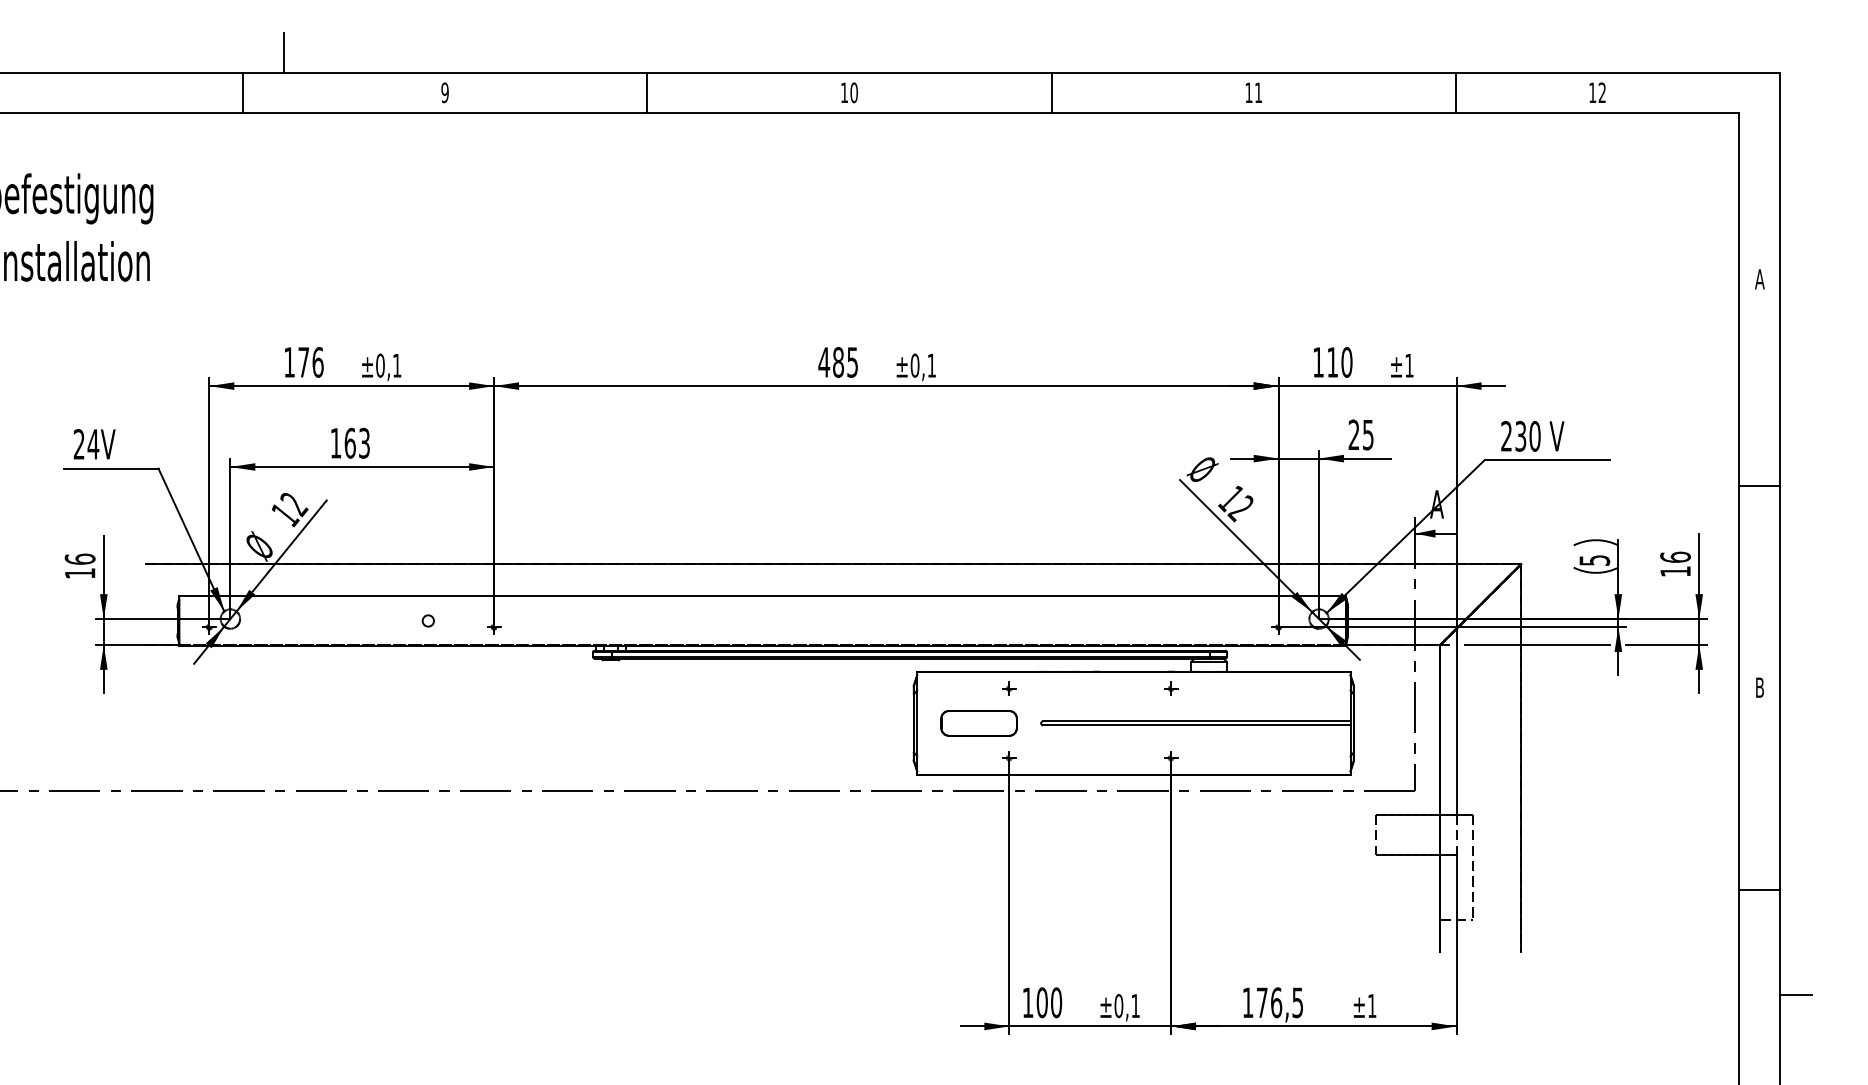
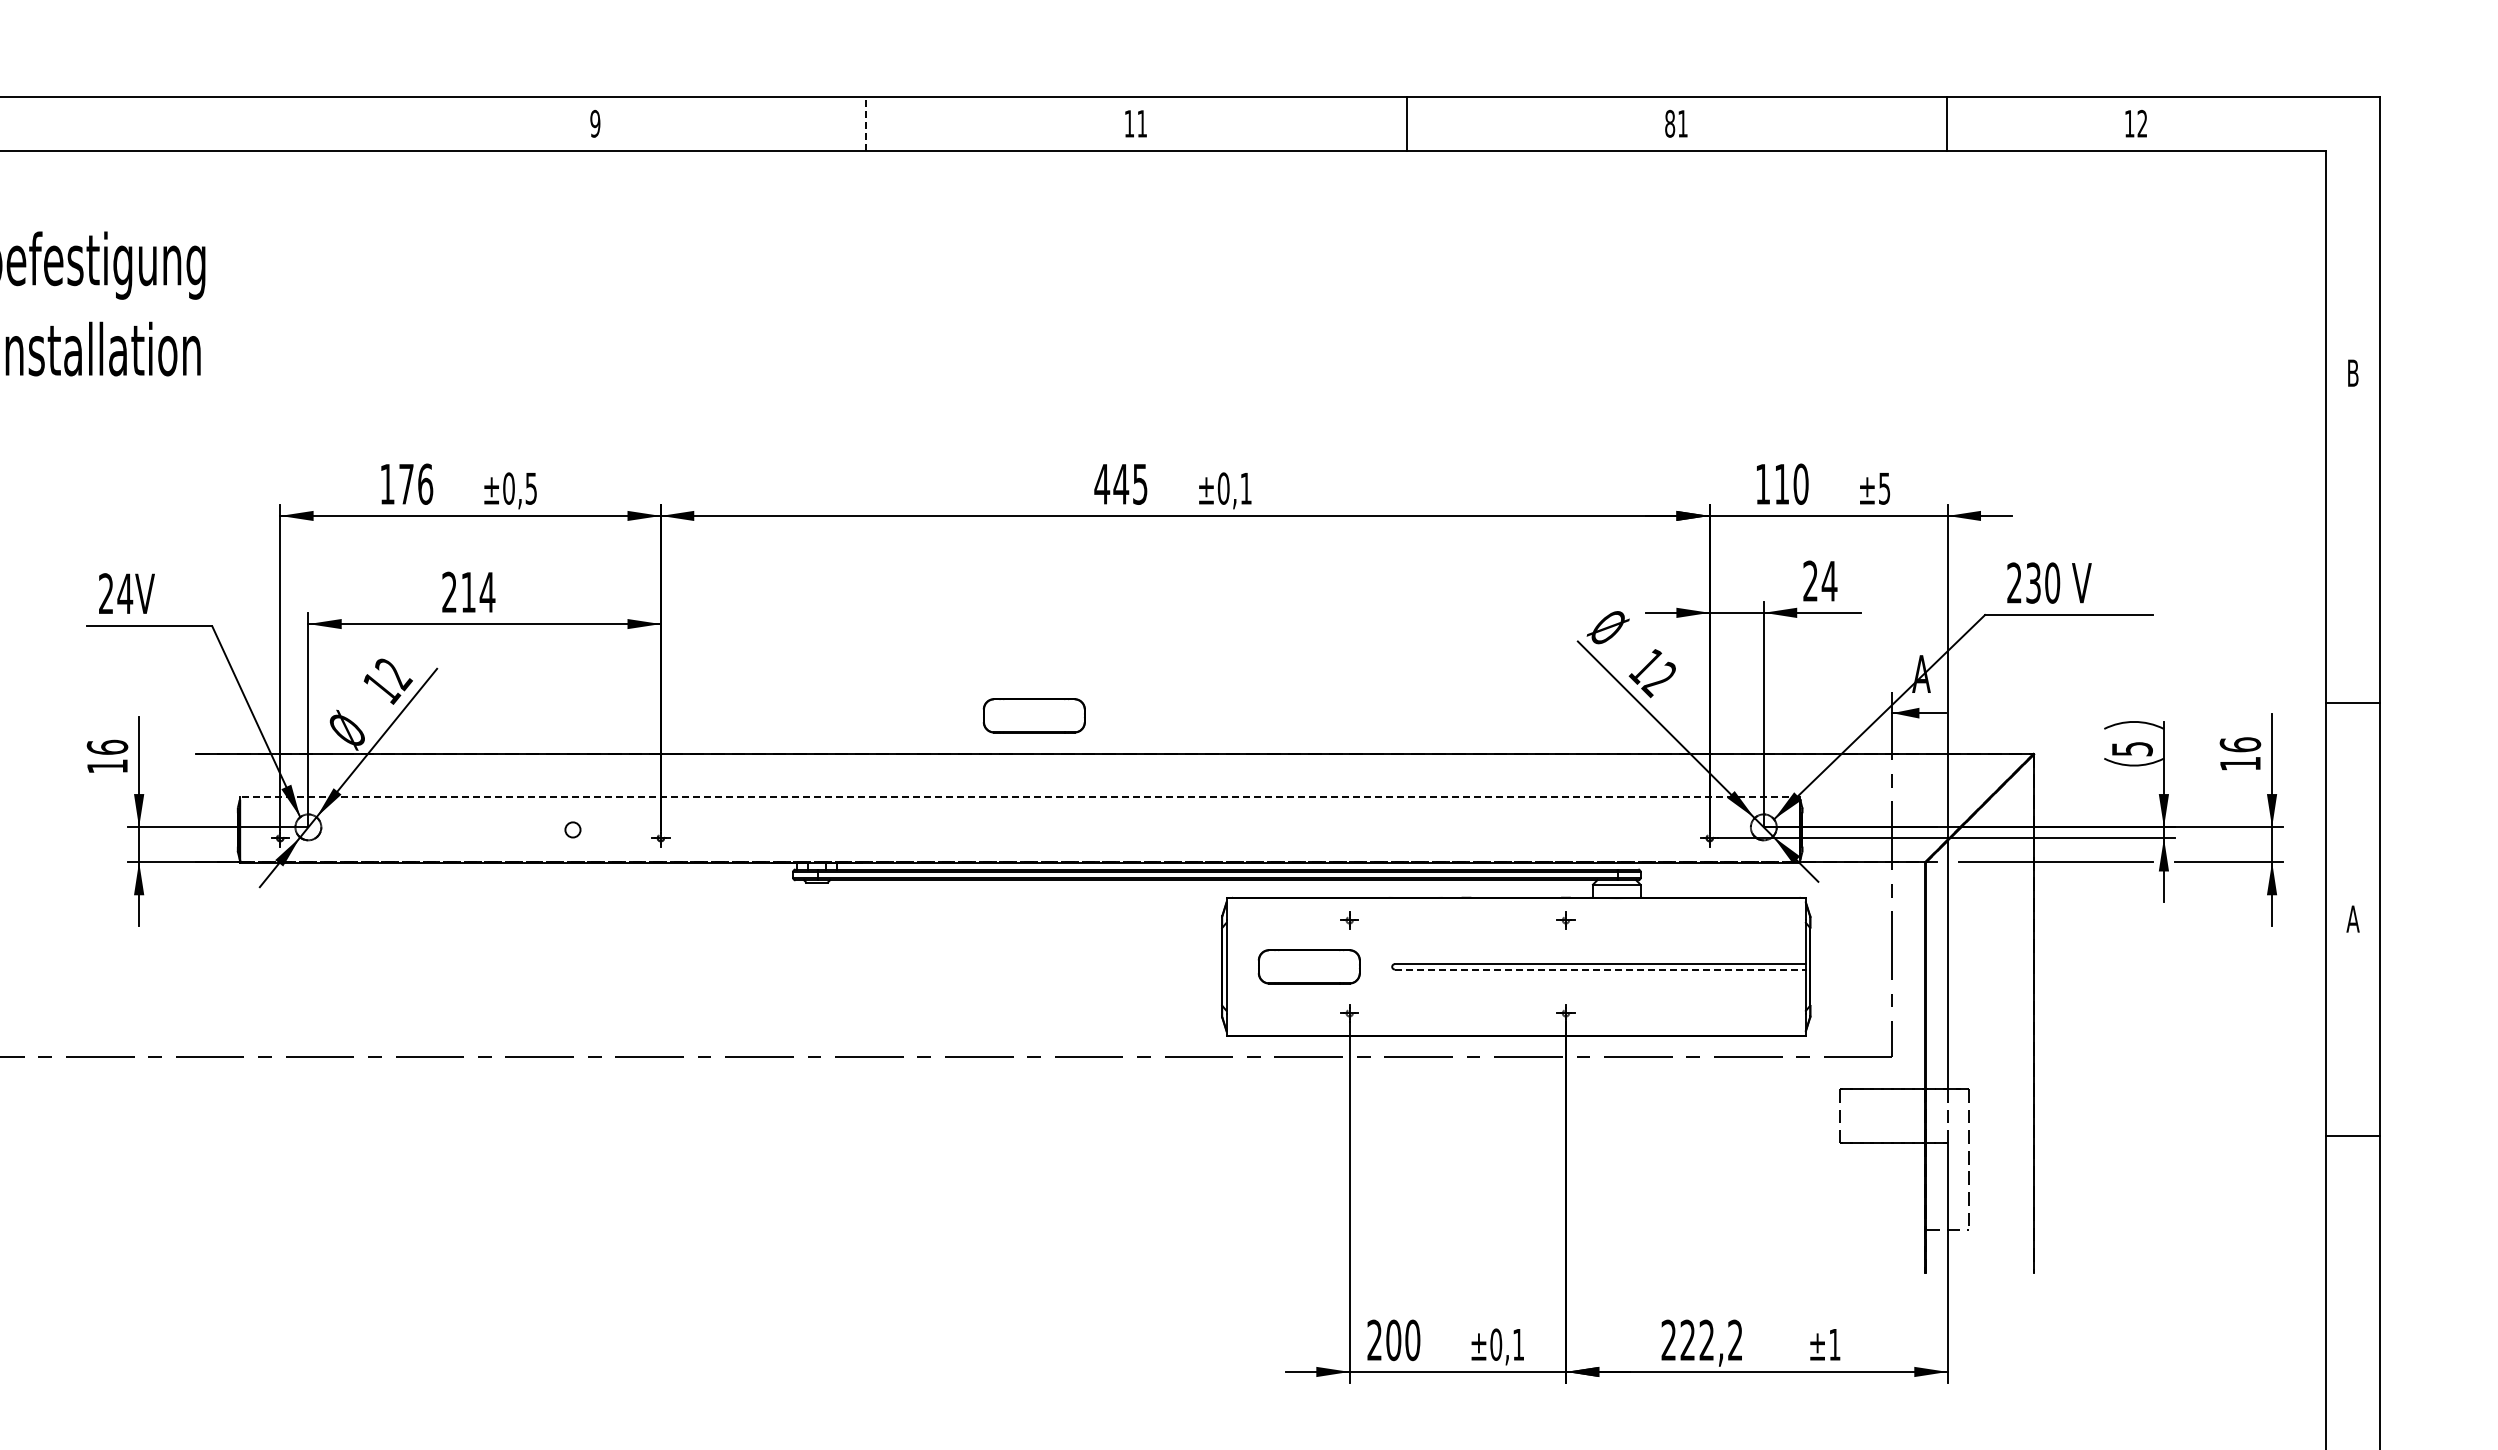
line: (283, 52) -> (379, 70), removed
line: (647, 92) -> (865, 123), solid -> dashed
text: (854, 92) -> (1142, 123), 10 -> 11
text: (1249, 92) -> (1670, 123), 11 -> 81
line: (243, 93) -> (325, 124), removed
text: (1759, 278) -> (2352, 372), A -> B
text: (838, 361) -> (1121, 483), 485 -> 445
text: (396, 365) -> (530, 488), ±0,1 -> ±0,5
text: (1409, 365) -> (1884, 488), ±1 -> ±5
text: (1368, 435) -> (1829, 581), 25 -> 24
text: (350, 443) -> (468, 592), 163 -> 214
line: (1759, 485) -> (2352, 702), moved
part: (772, 535) -> (1033, 715), added
line: (763, 595) -> (1020, 796), solid -> dashed
text: (1759, 687) -> (2352, 918), B -> A
line: (1196, 725) -> (1600, 969), solid -> dashed
line: (1759, 889) -> (2352, 1135), moved
line: (1796, 995) -> (2401, 1330), removed
text: (1027, 1002) -> (1374, 1339), 100 -> 200
text: (1272, 1002) -> (1701, 1340), 176,5 -> 222,2

